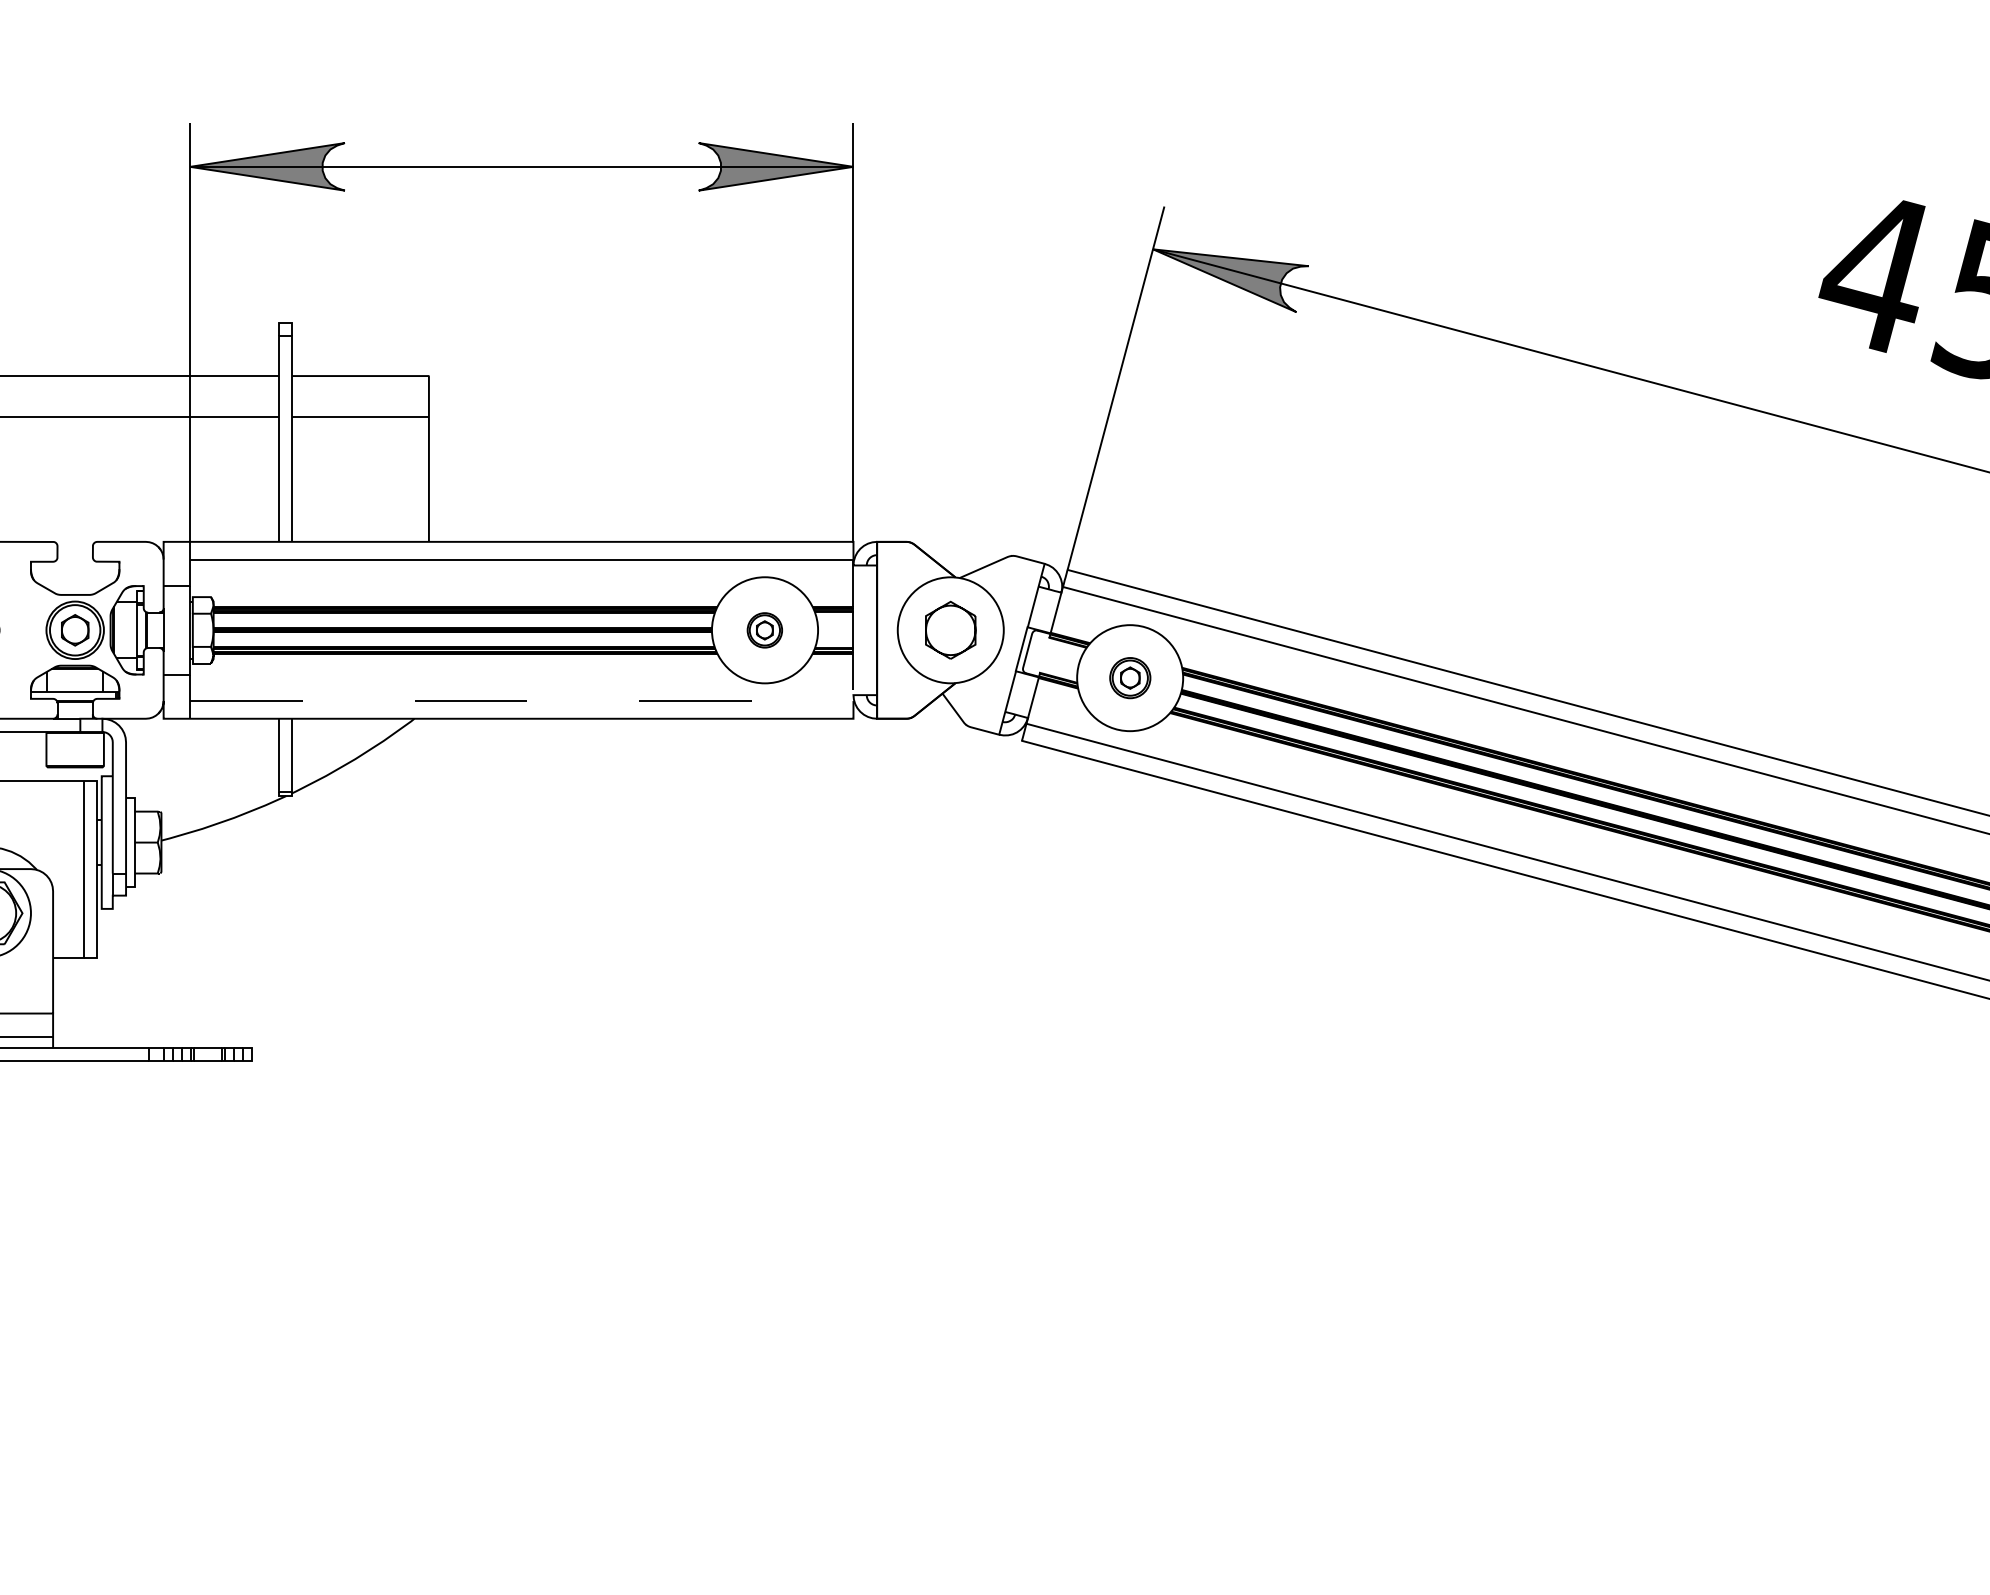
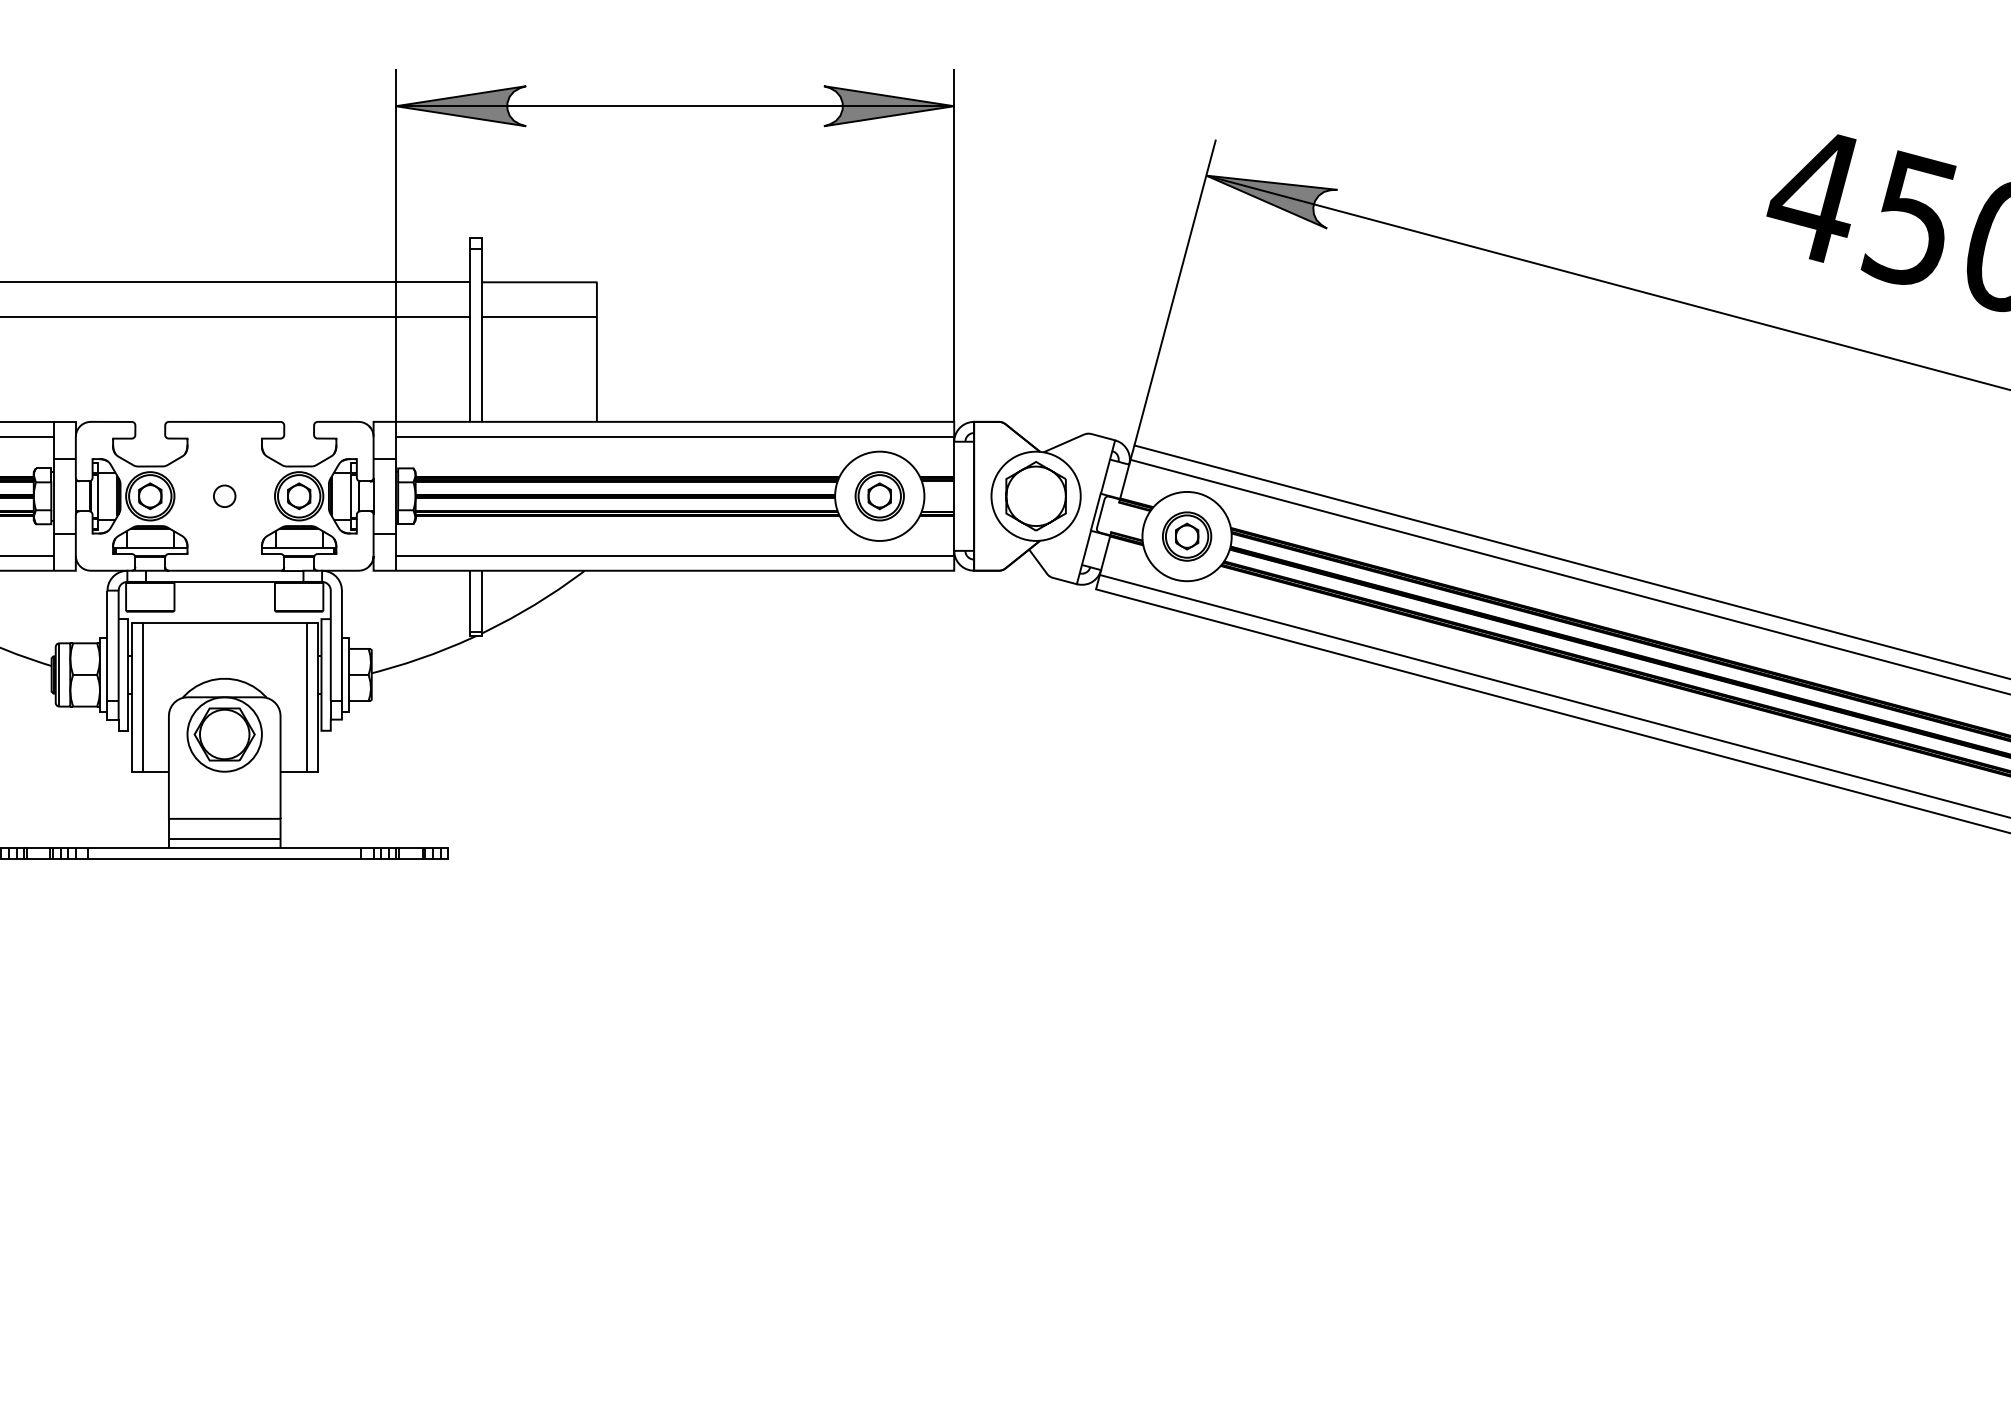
part: (764, 630) -> (879, 496), size x1.67
part: (950, 630) -> (1035, 496), size x1.43
part: (1130, 678) -> (1187, 536), size x1.43
line: (567, 700) -> (713, 555), dashed -> solid

